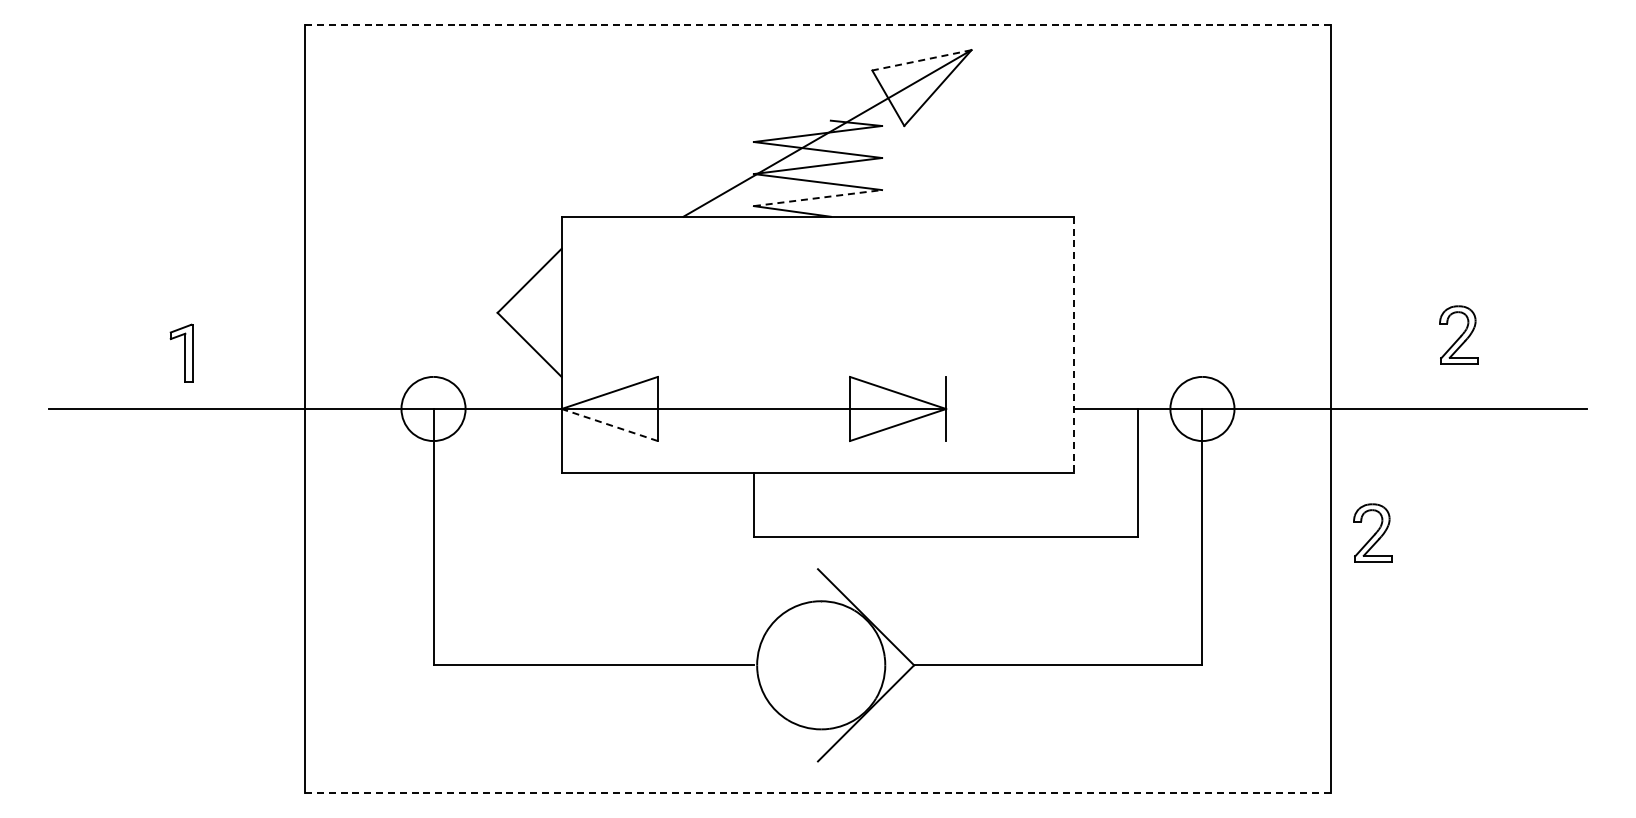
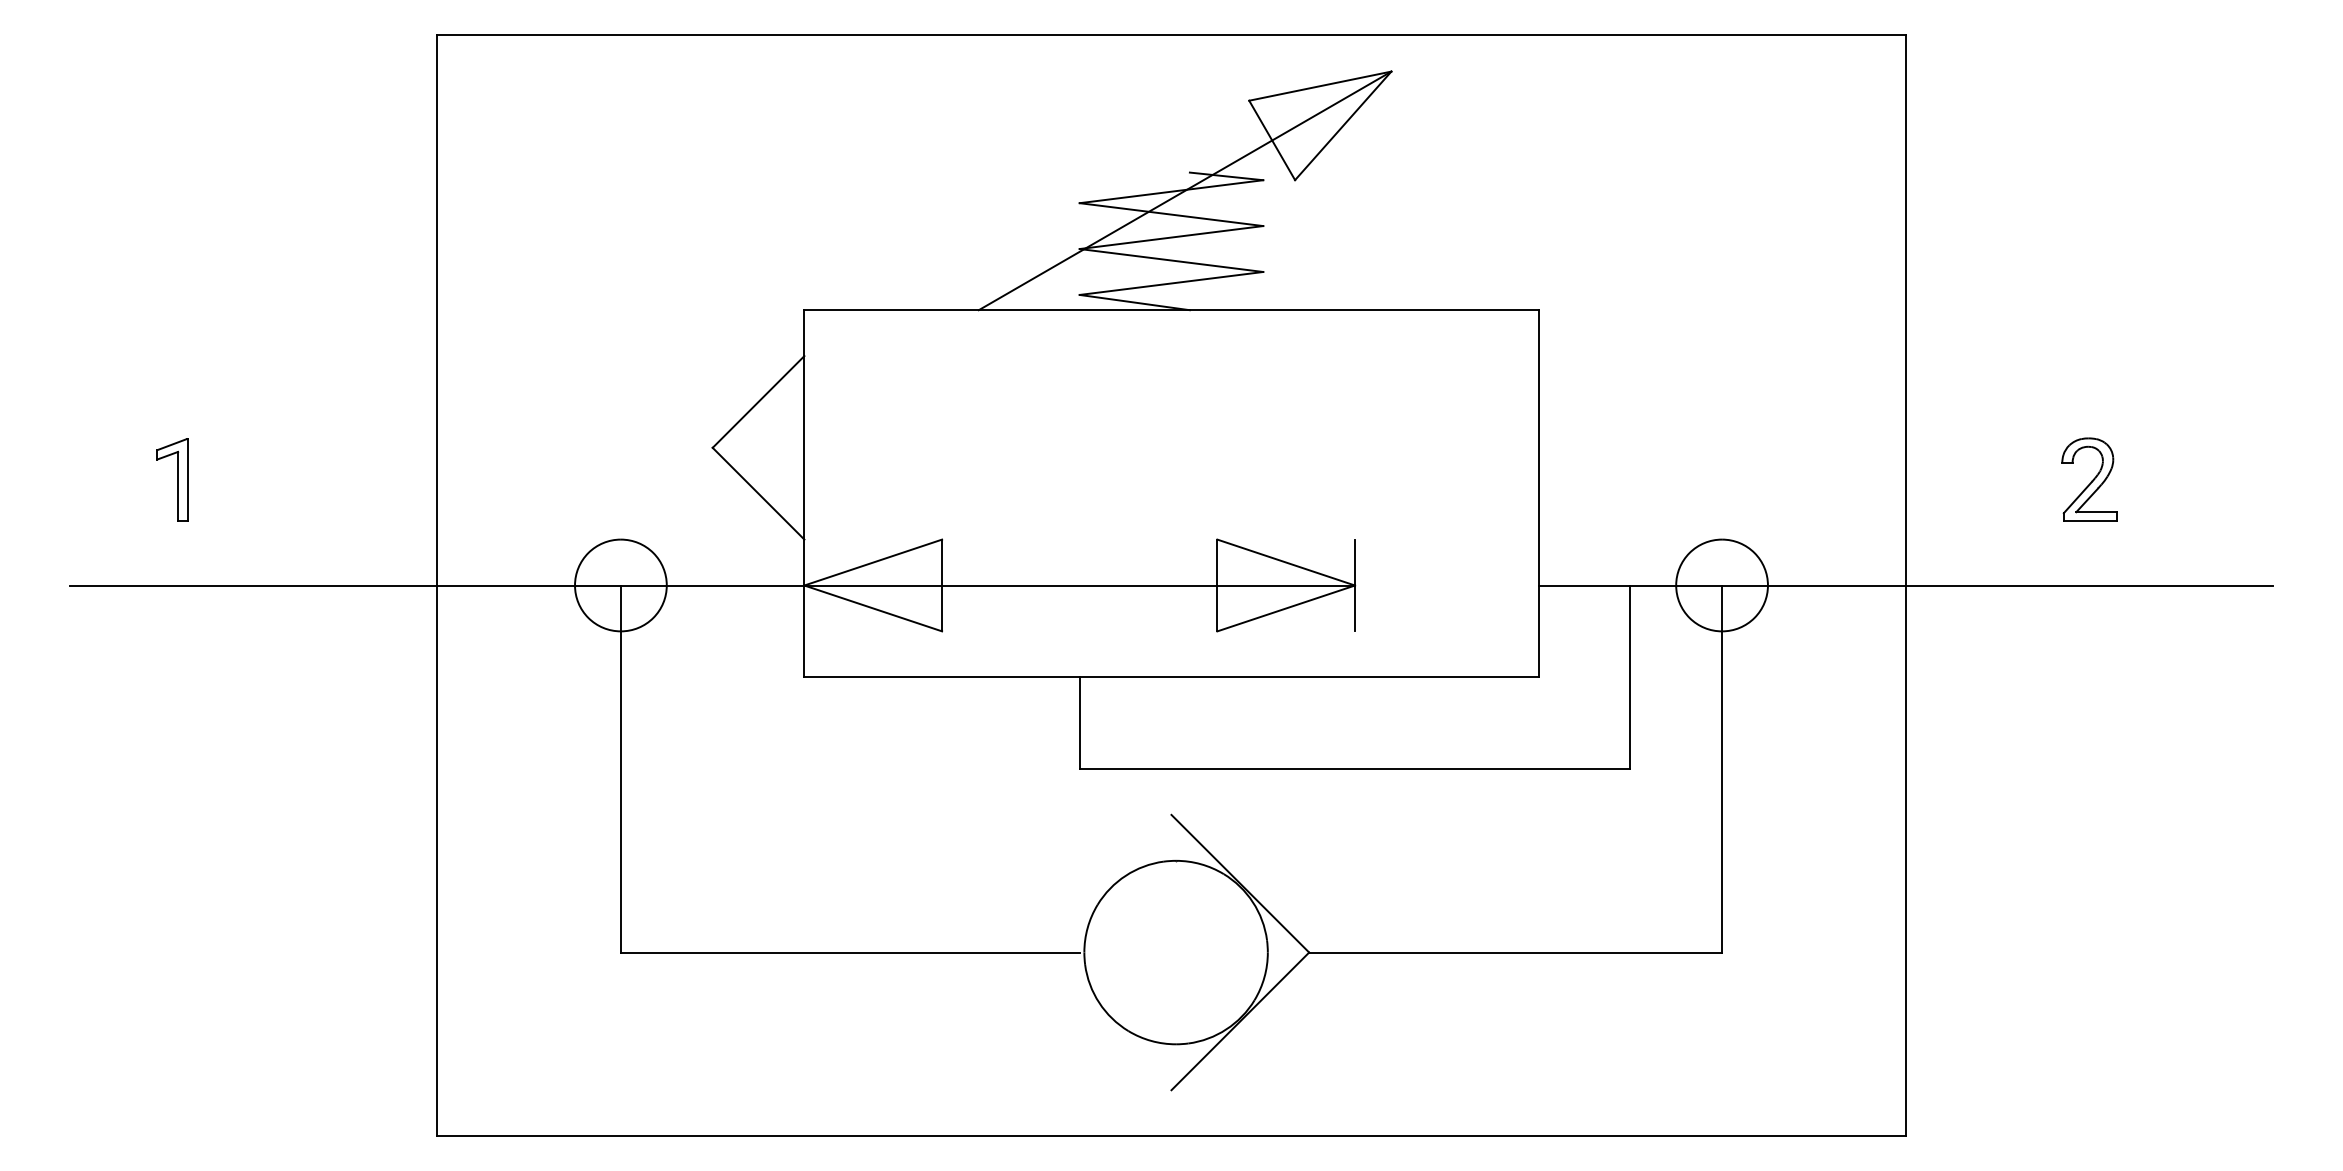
line: (817, 24) -> (1170, 34), dashed -> solid
line: (921, 60) -> (1319, 86), dashed -> solid
line: (817, 198) -> (1170, 284), dashed -> solid
line: (1074, 345) -> (1538, 494), dashed -> solid
part: (181, 352) -> (172, 478), moved
line: (609, 425) -> (872, 609), dashed -> solid
part: (1372, 532) -> (1965, 762), removed
line: (817, 793) -> (1170, 1136), dashed -> solid

